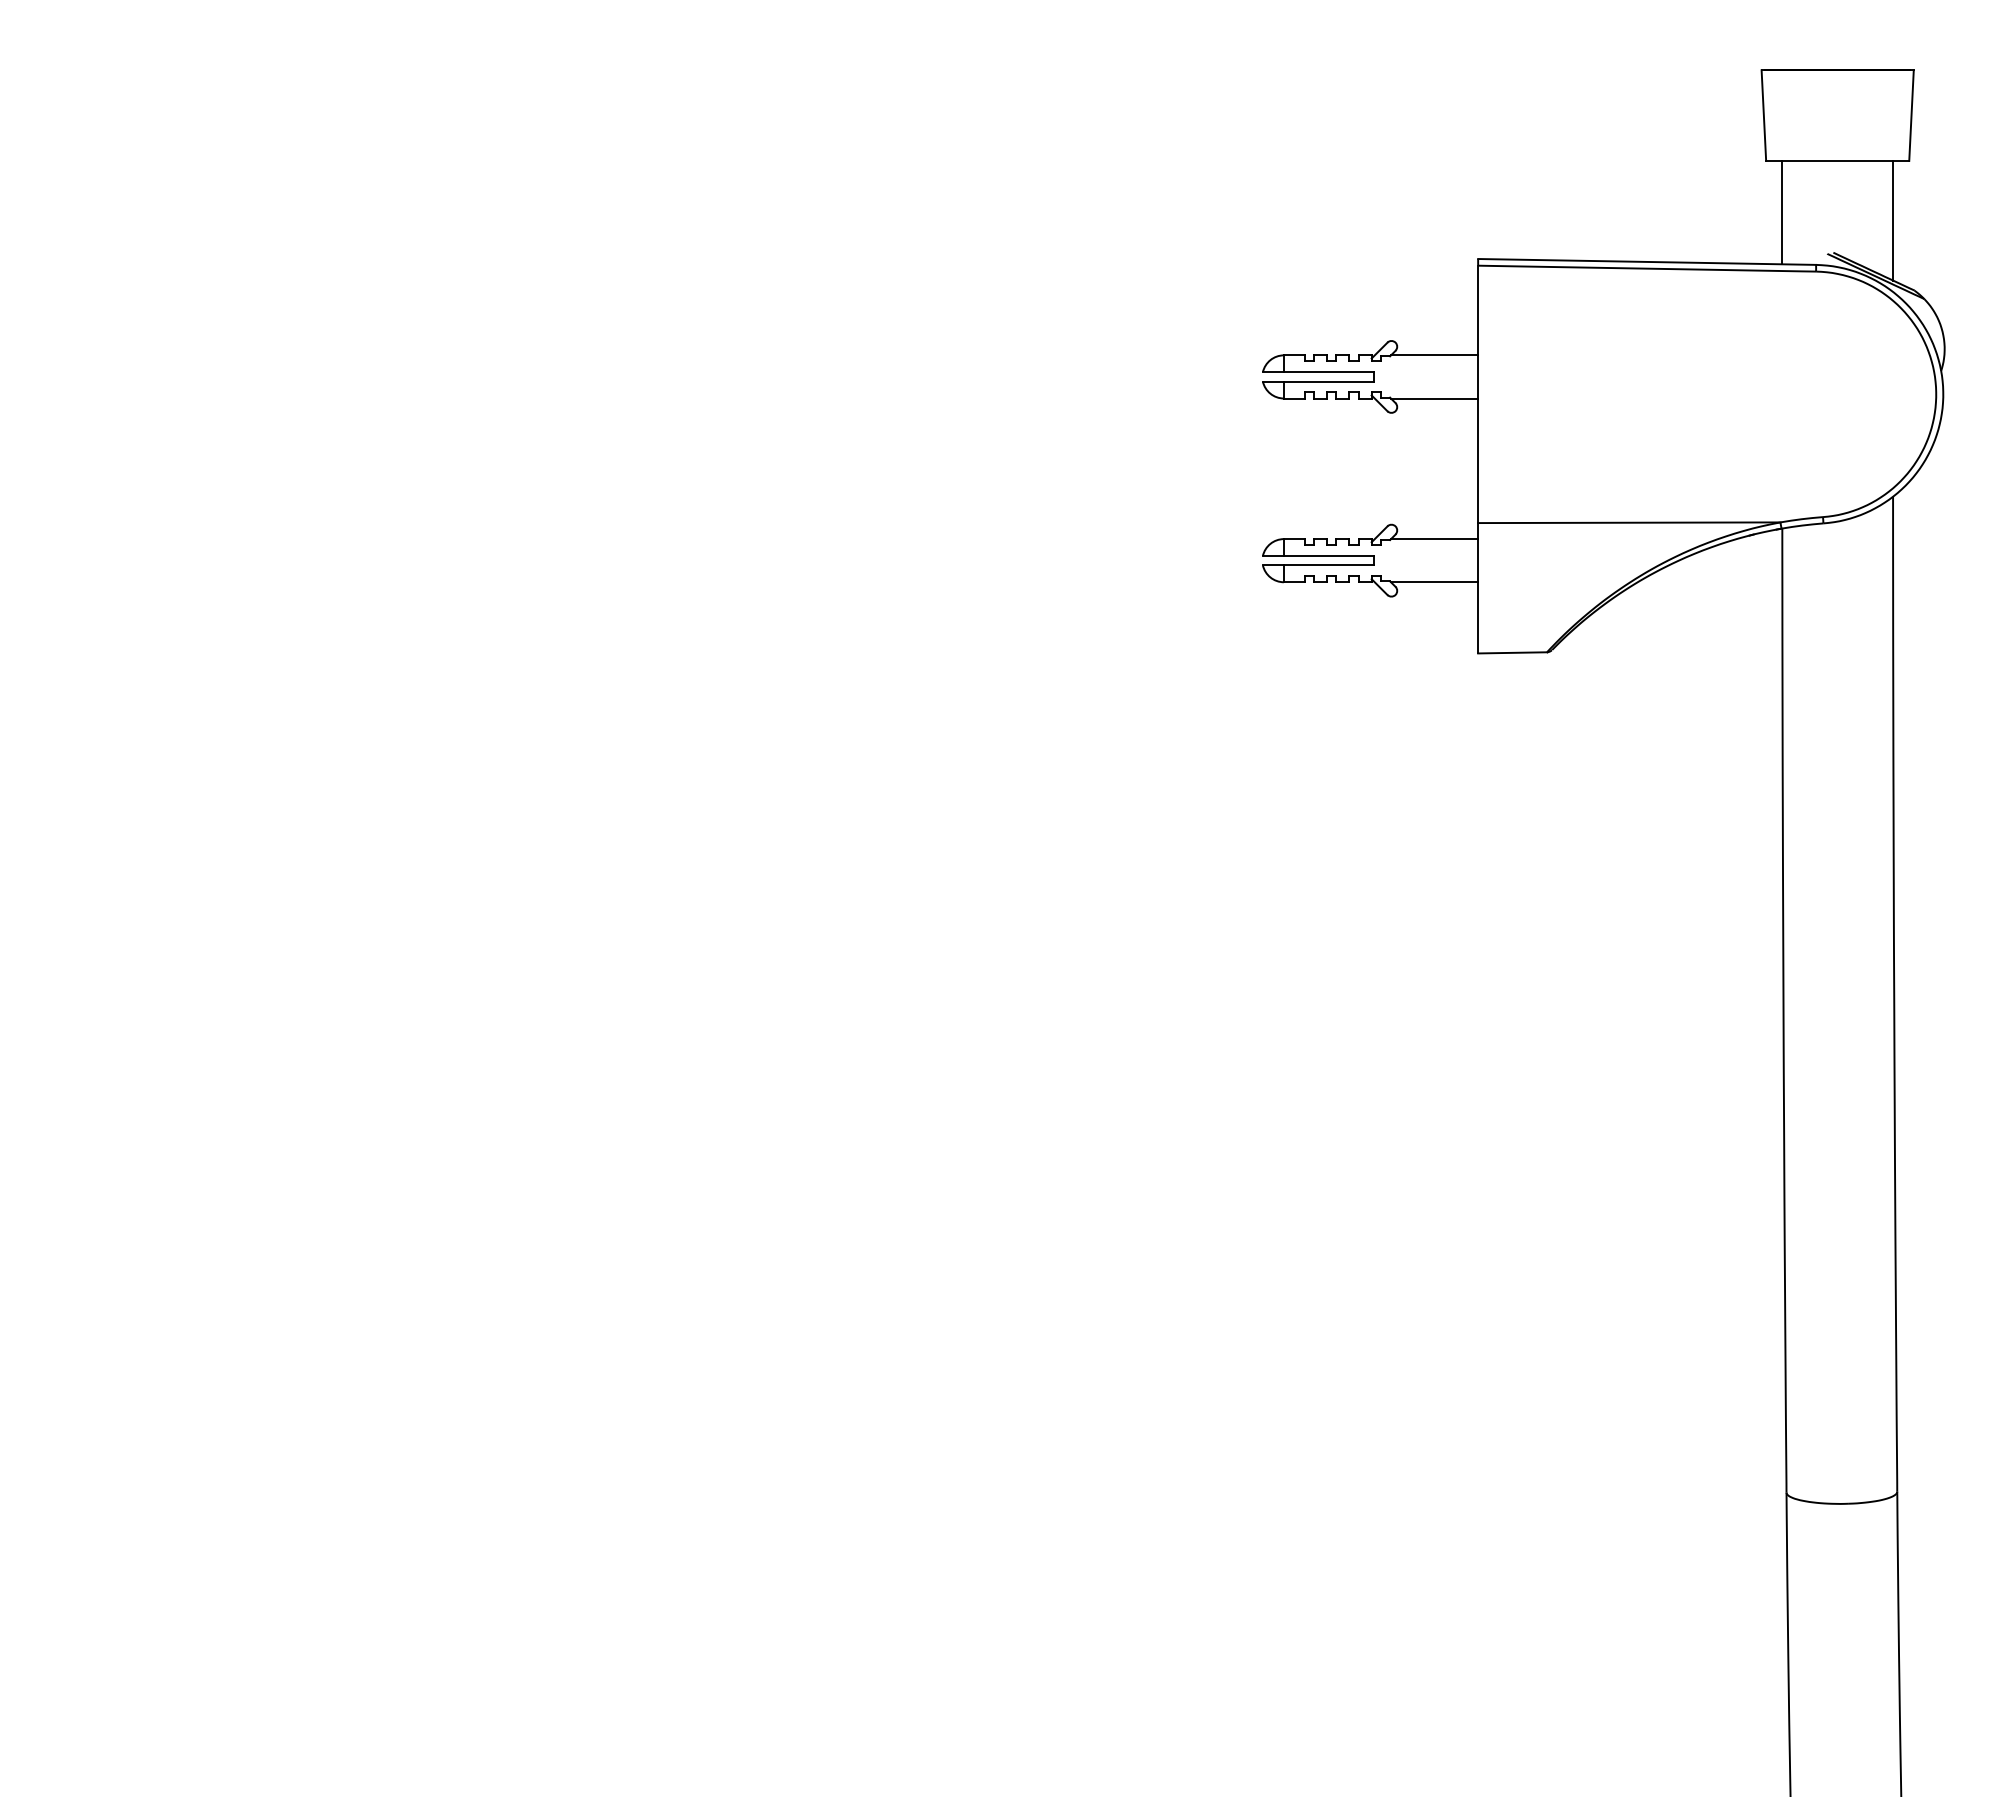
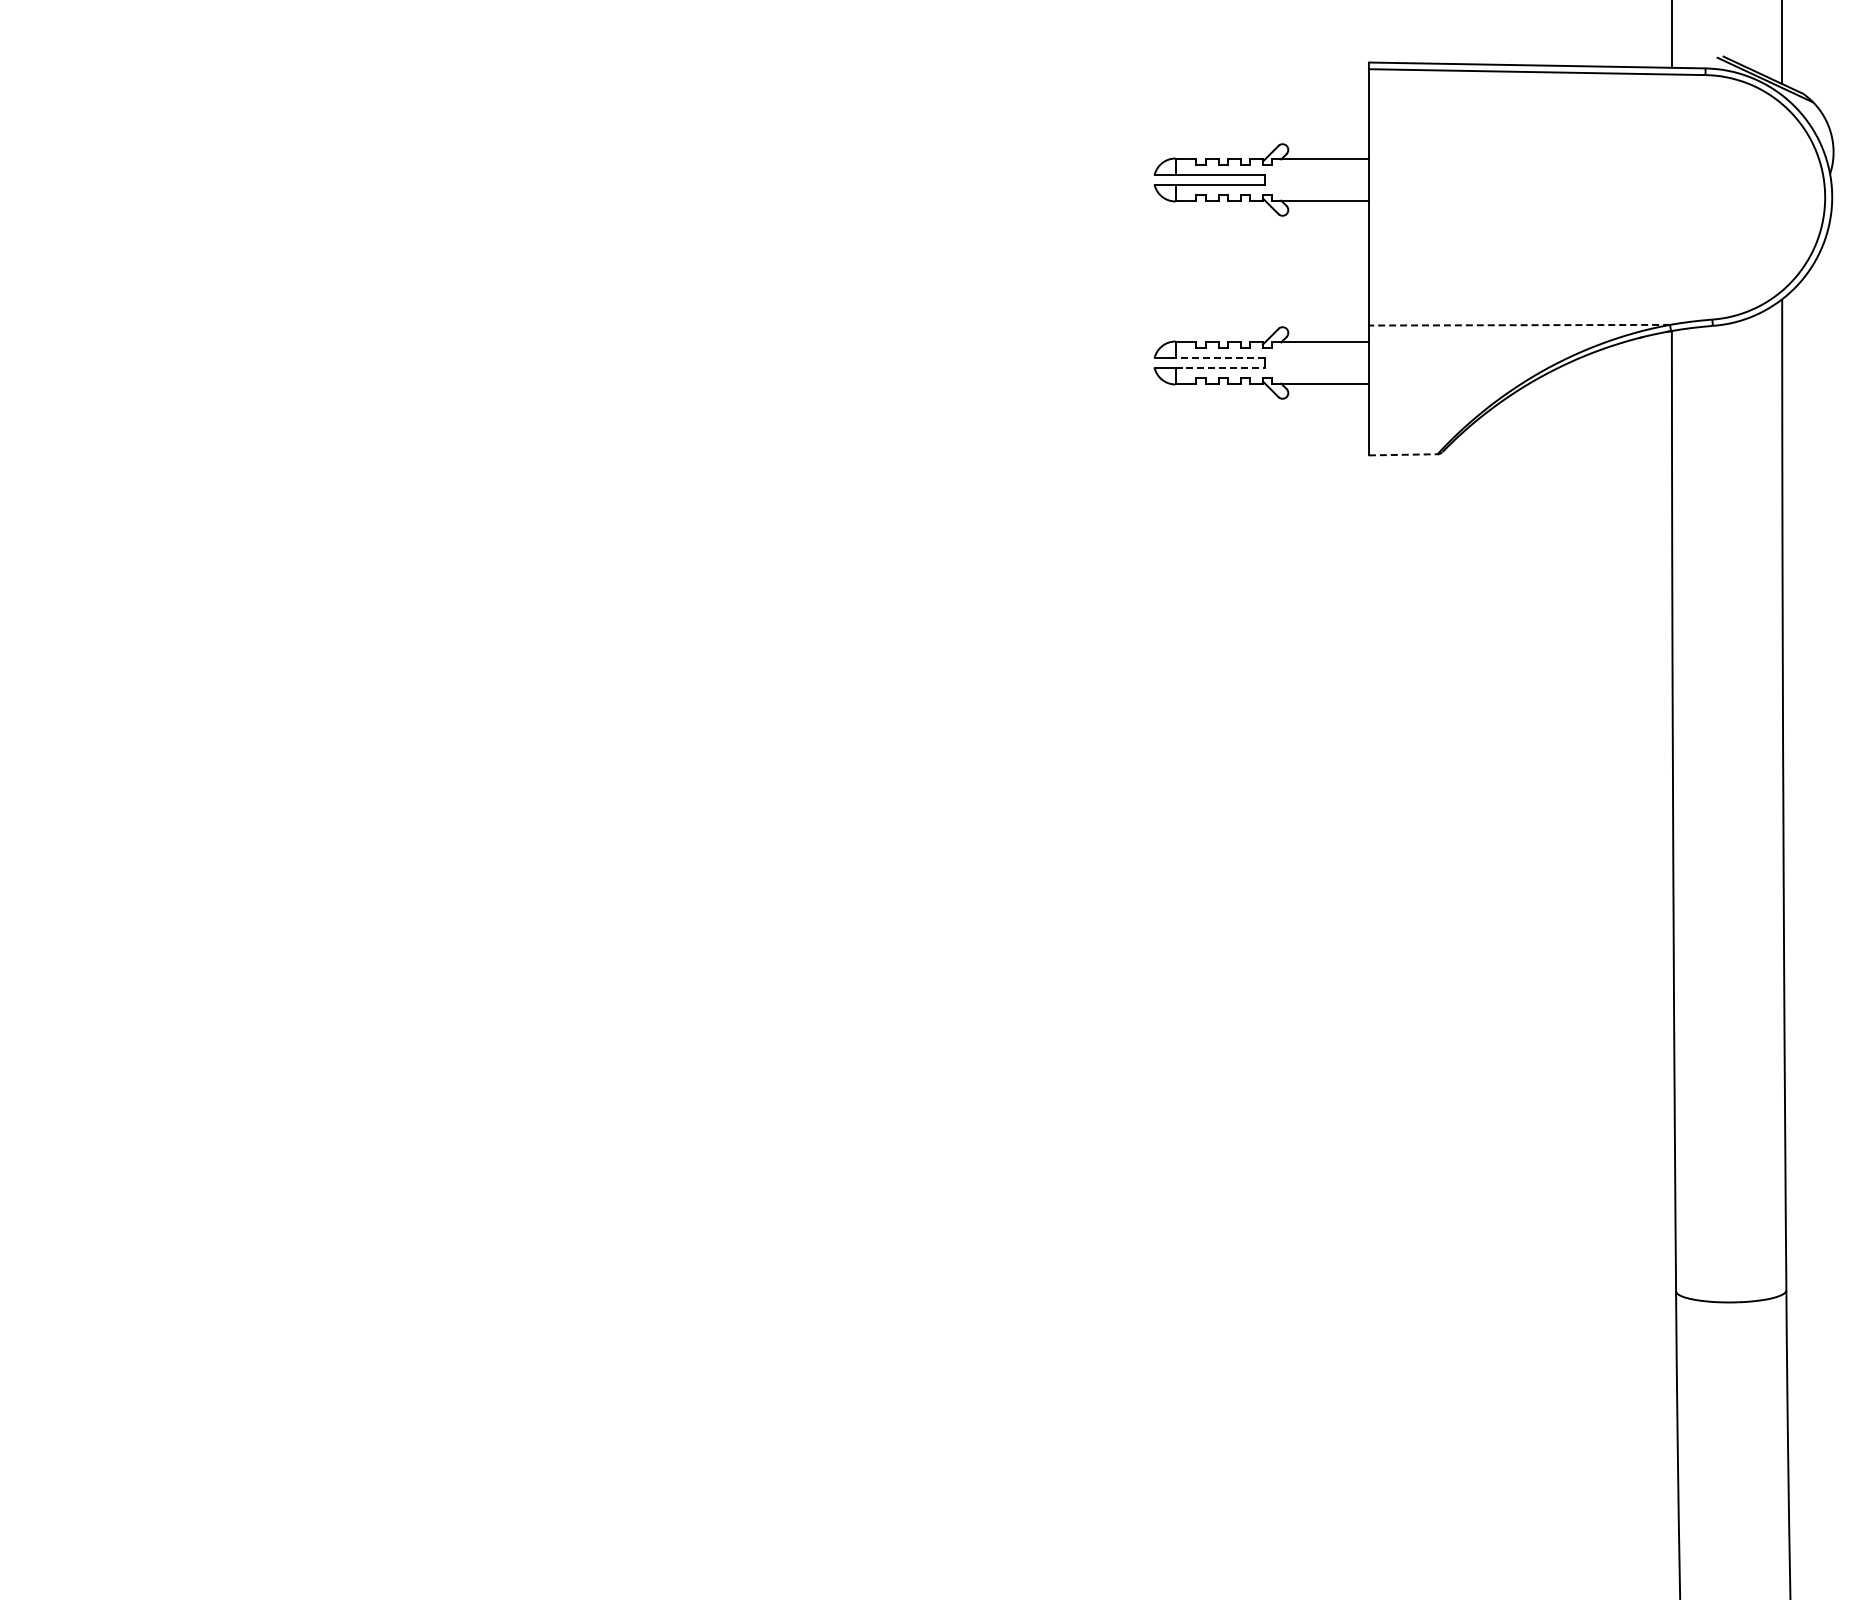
line: (1628, 522) -> (1518, 324), solid -> dashed
line: (1328, 556) -> (1219, 358), solid -> dashed
line: (1328, 565) -> (1219, 367), solid -> dashed
line: (1513, 652) -> (1404, 454), solid -> dashed

